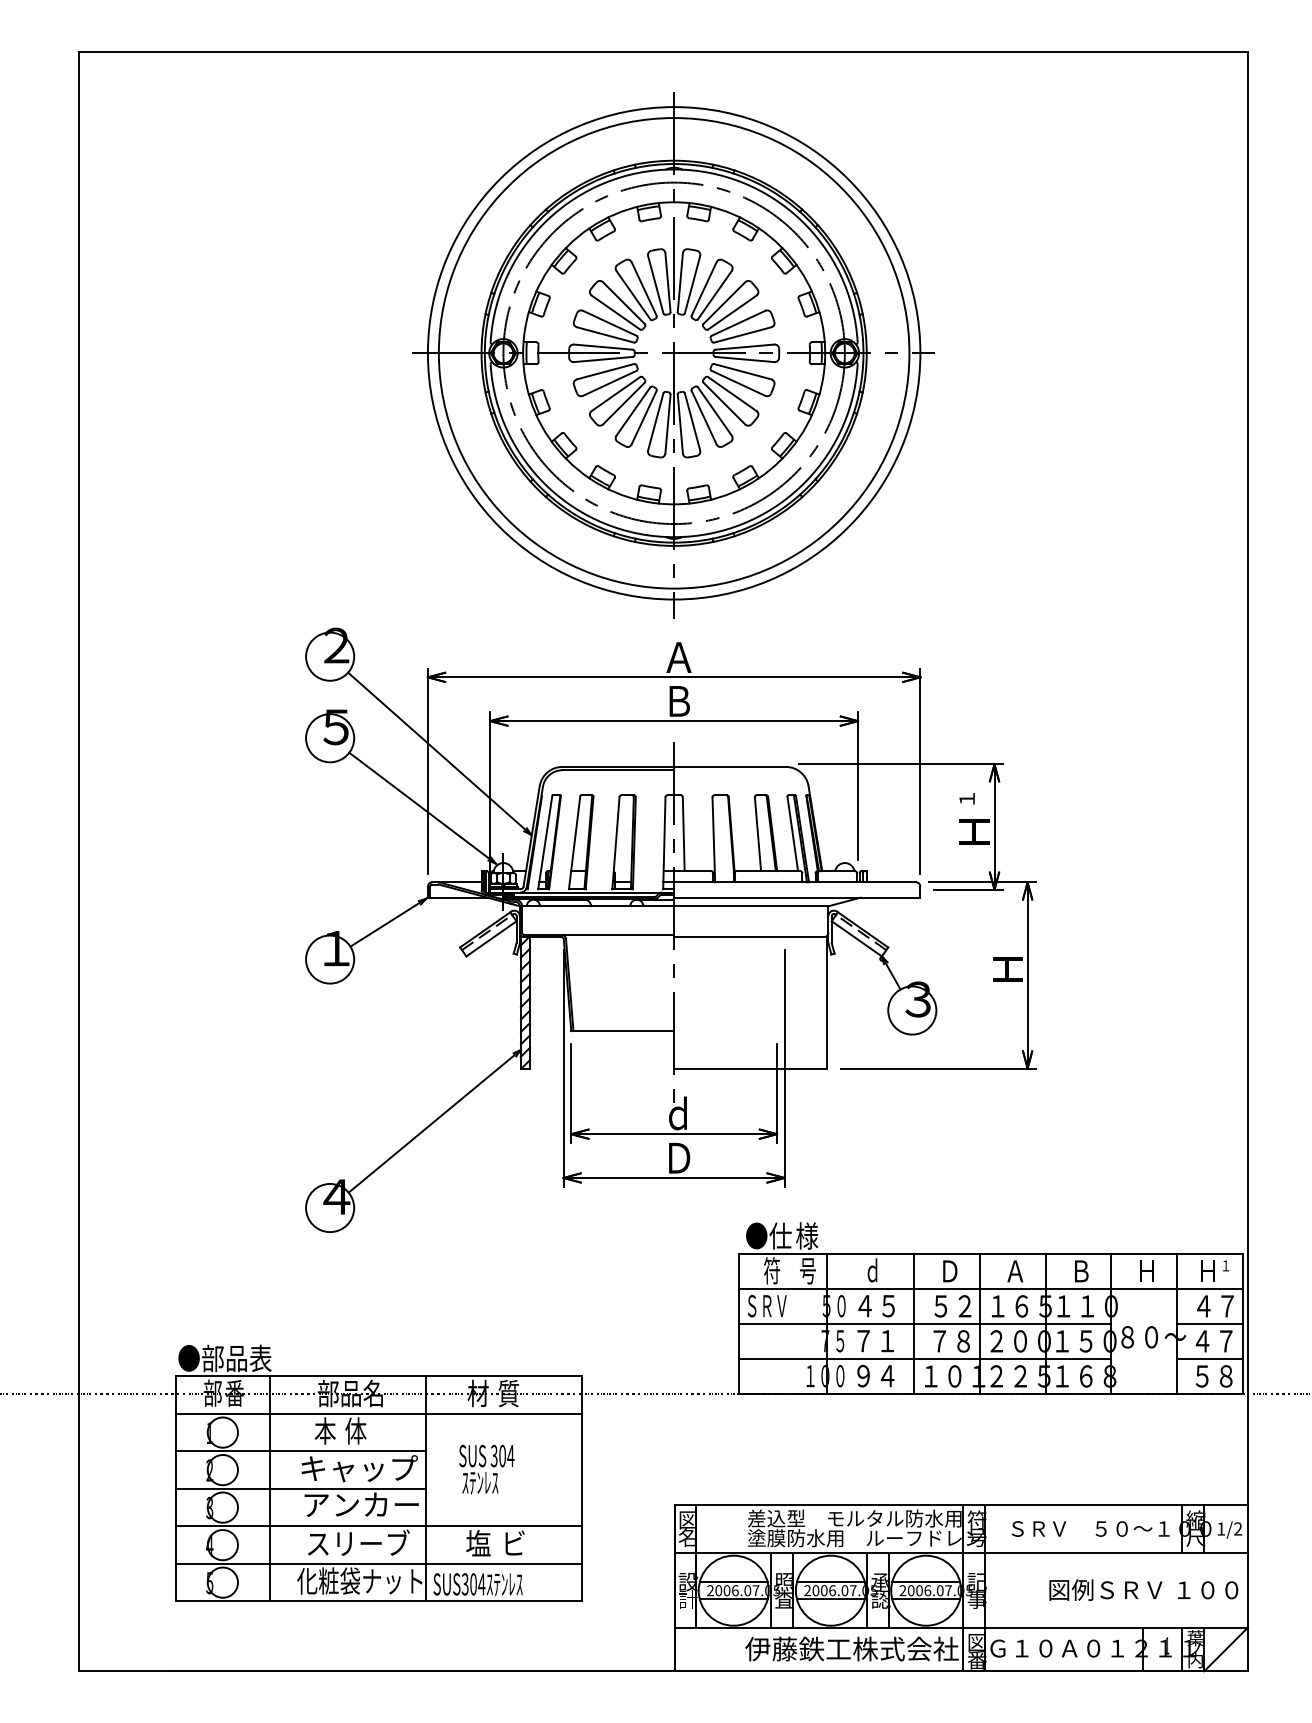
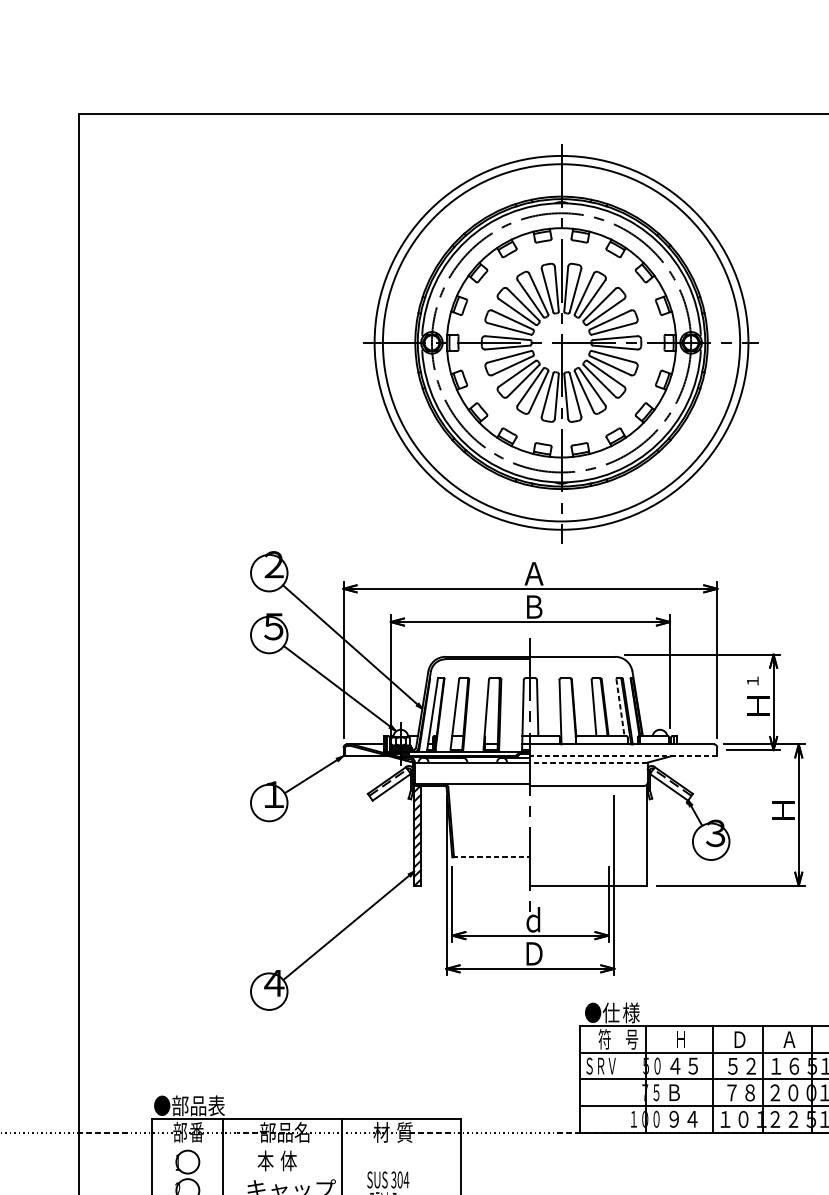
part: (673, 355) -> (561, 344), moved
line: (792, 833) -> (620, 707), solid -> dashed
line: (796, 897) -> (623, 755), solid -> dashed
line: (750, 906) -> (588, 762), solid -> dashed
line: (623, 1031) -> (491, 857), solid -> dashed
text: (872, 1270) -> (680, 1039), ｄ -> Ｈ
text: (875, 1341) -> (683, 1092), ７１ -> Ｂ
line: (378, 1413) -> (305, 1147), removed
line: (300, 1451) -> (246, 1176), removed

